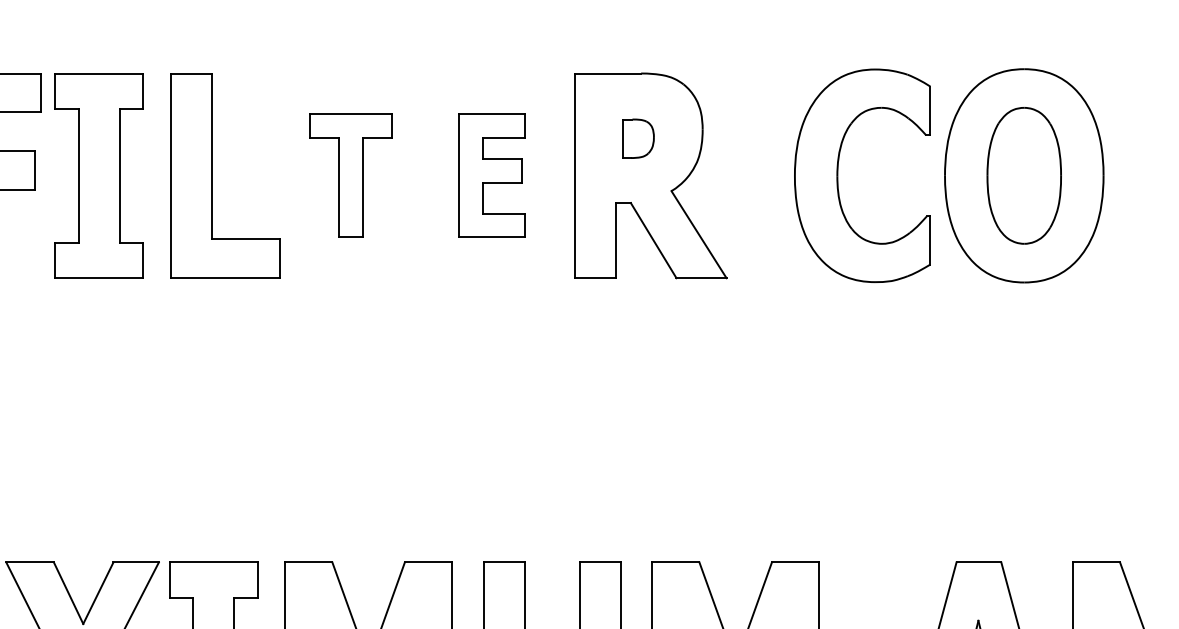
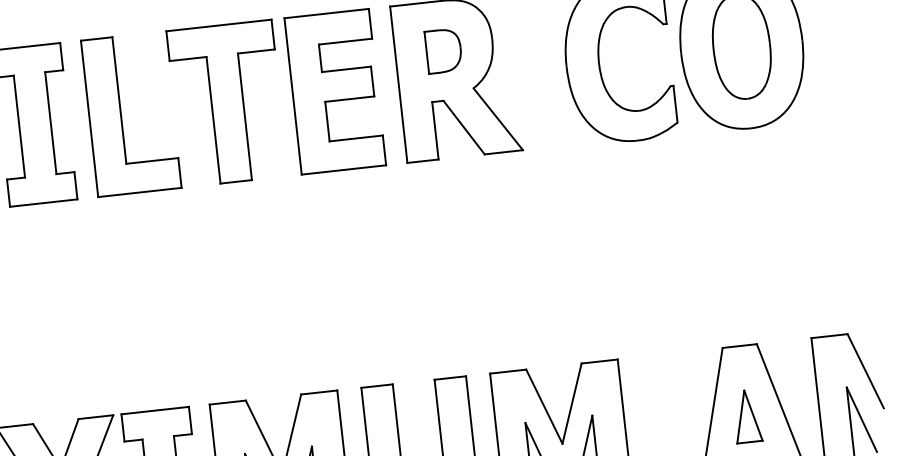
part: (638, 138) -> (443, 50), size x1.43
part: (350, 175) -> (227, 103), size x1.67
part: (491, 175) -> (334, 91), size x1.67

